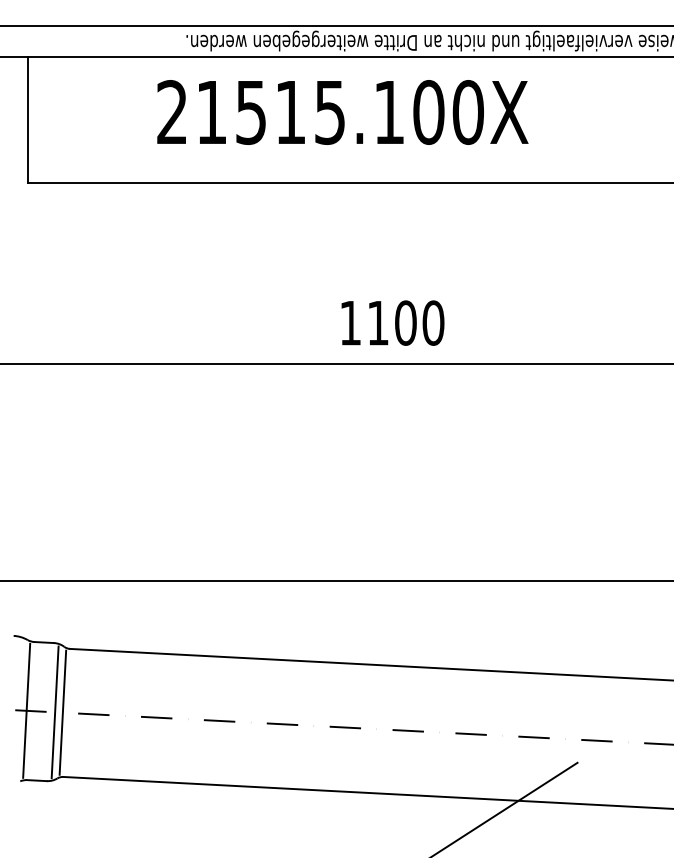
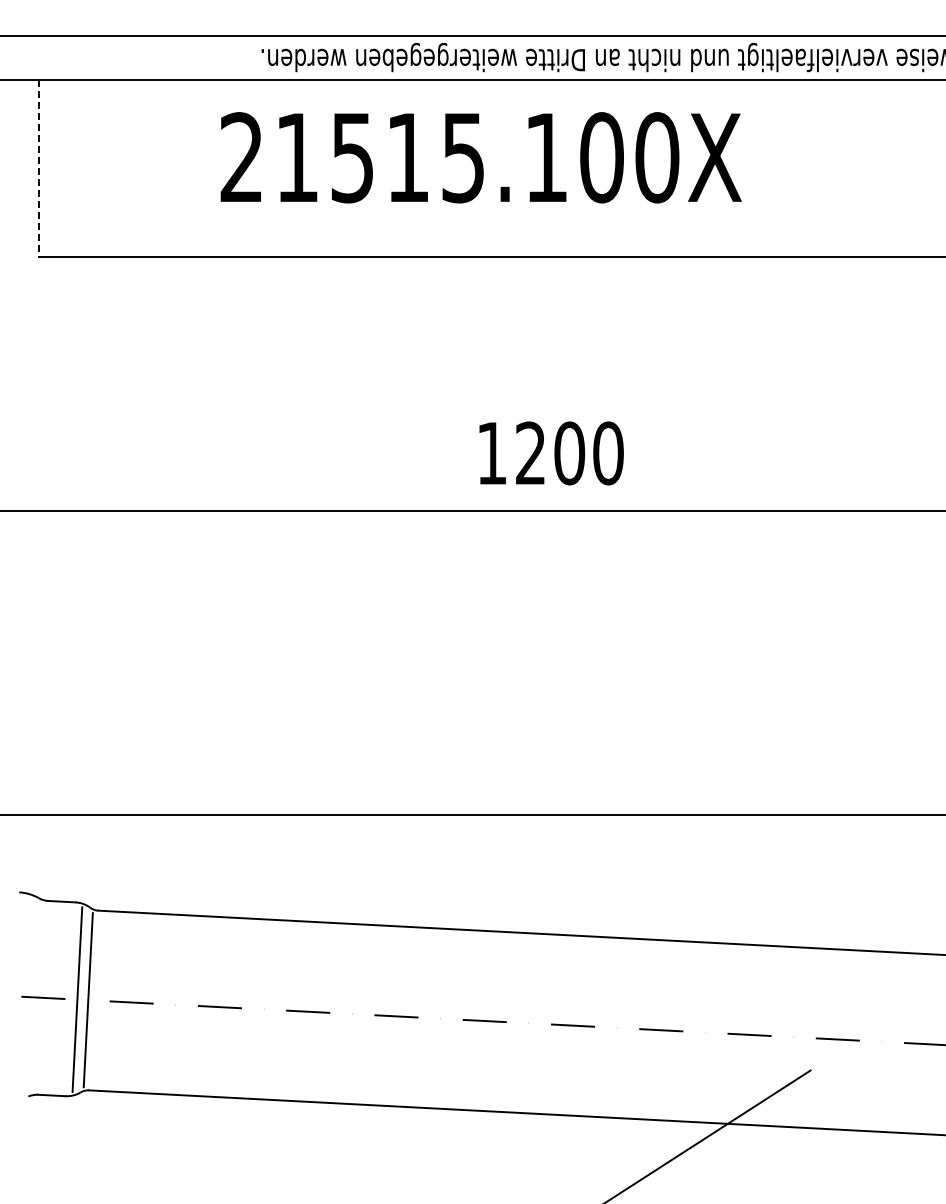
line: (28, 120) -> (39, 168), solid -> dashed
text: (377, 322) -> (530, 452), 1100 -> 1200
line: (26, 710) -> (37, 997), removed

